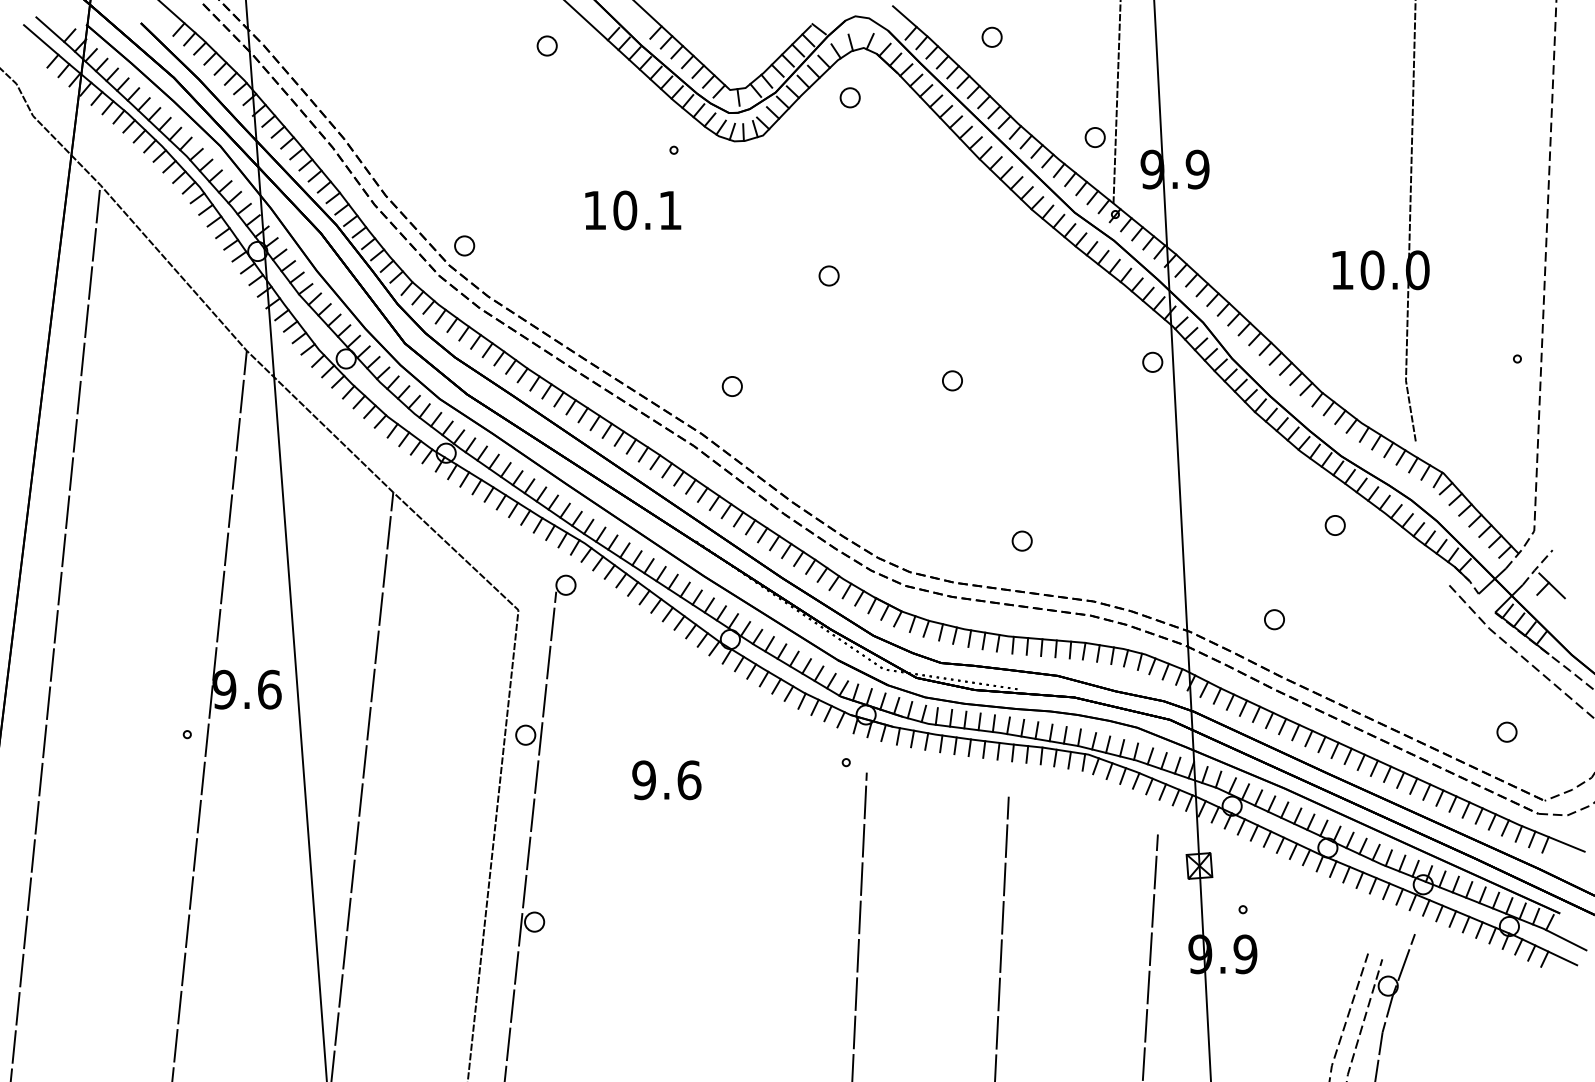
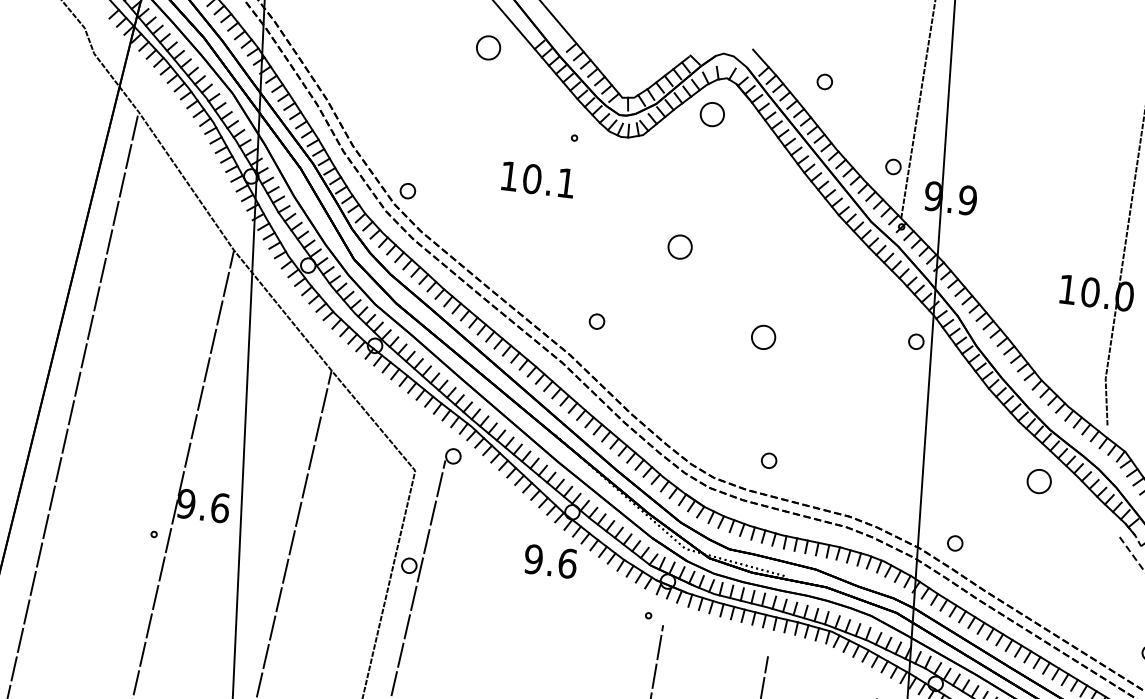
part: (546, 45) -> (487, 47), size x1.6
part: (849, 97) -> (711, 114), size x1.6
part: (828, 275) -> (679, 246), size x1.6
part: (952, 380) -> (763, 337), size x1.6
part: (1334, 525) -> (1038, 481), size x1.6
part: (1021, 540) -> (768, 460), moved
part: (1274, 619) -> (955, 543), moved
text: (666, 780) -> (550, 561), moved

